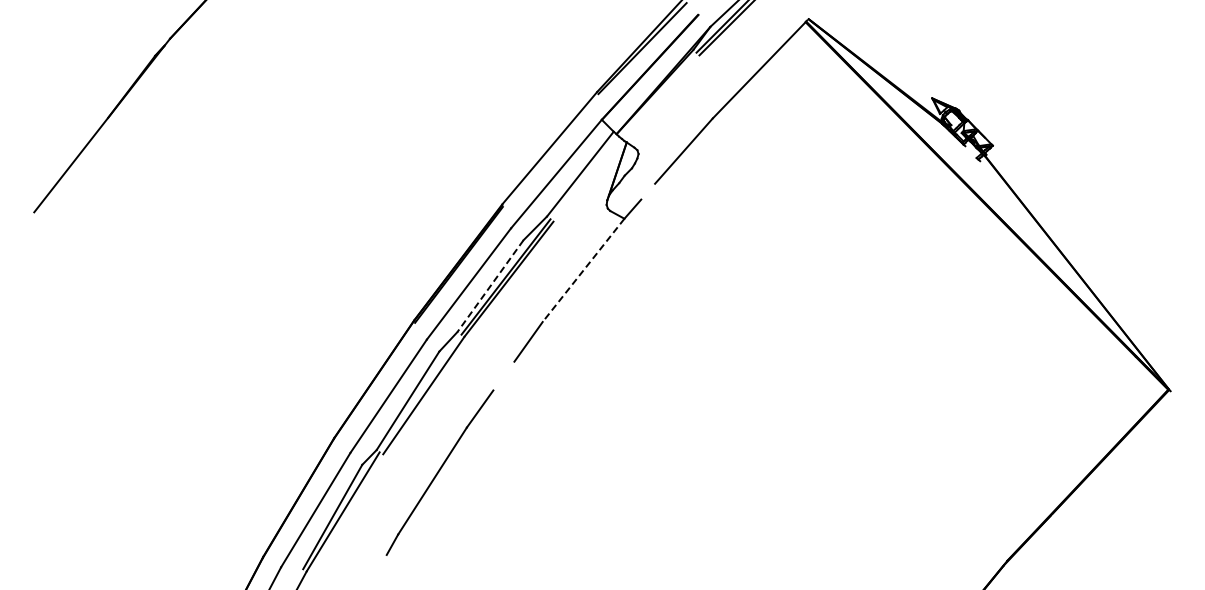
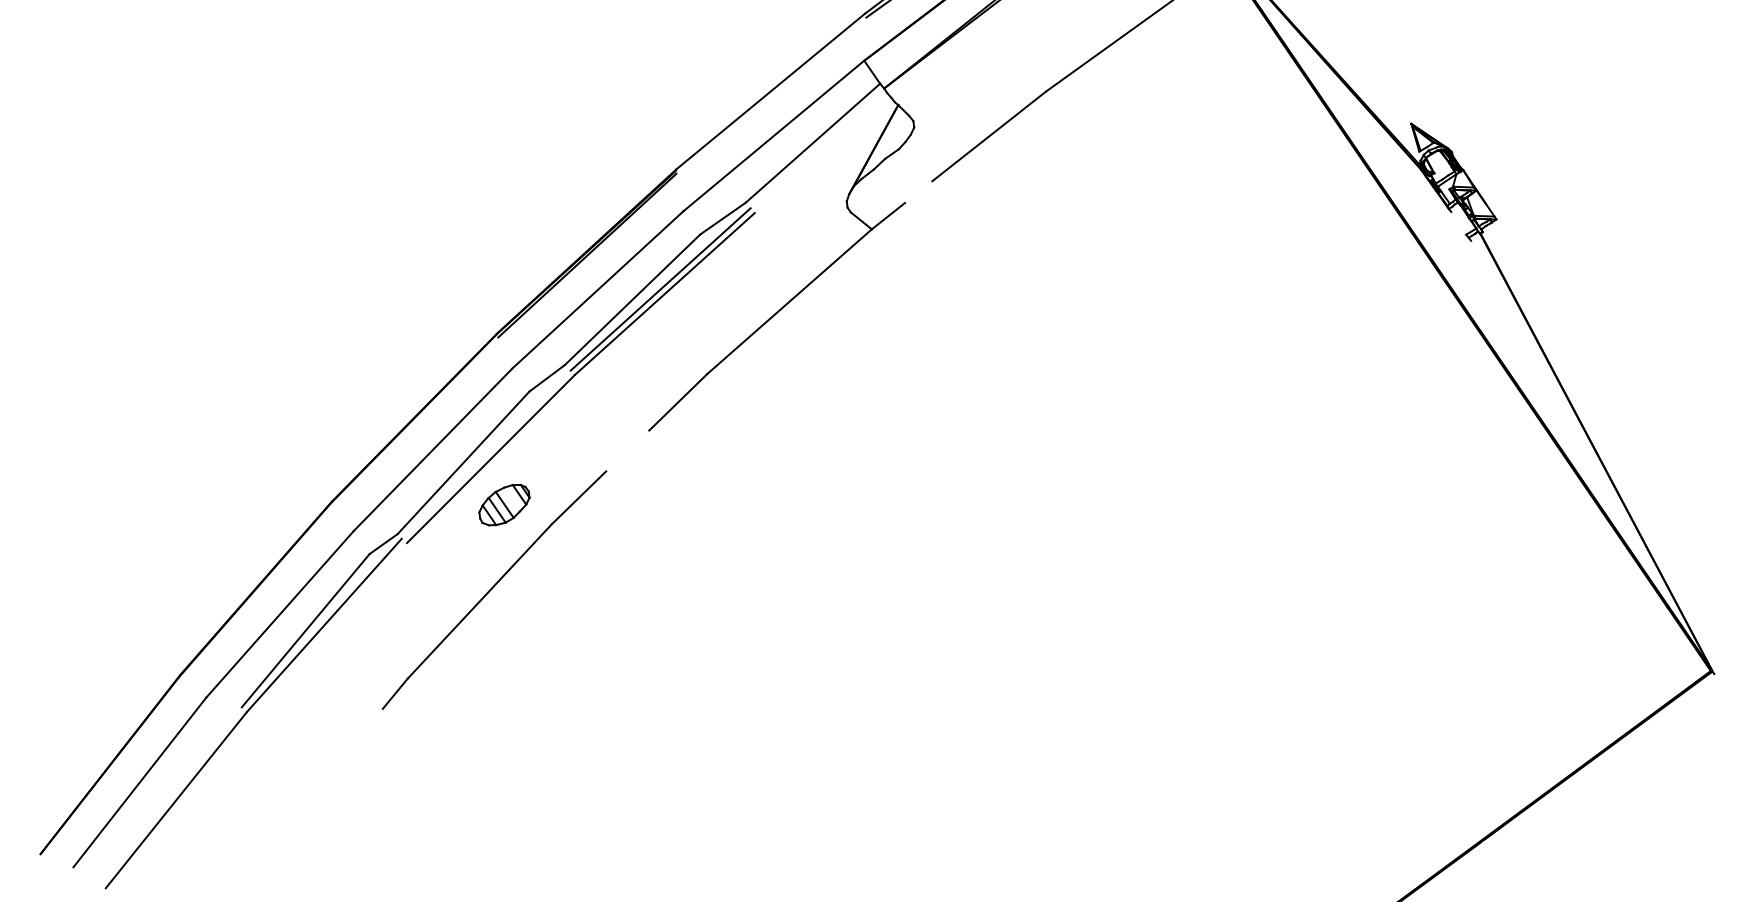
line: (583, 270) -> (789, 301), dashed -> solid
line: (490, 286) -> (632, 300), dashed -> solid
part: (436, 420) -> (504, 503), added

